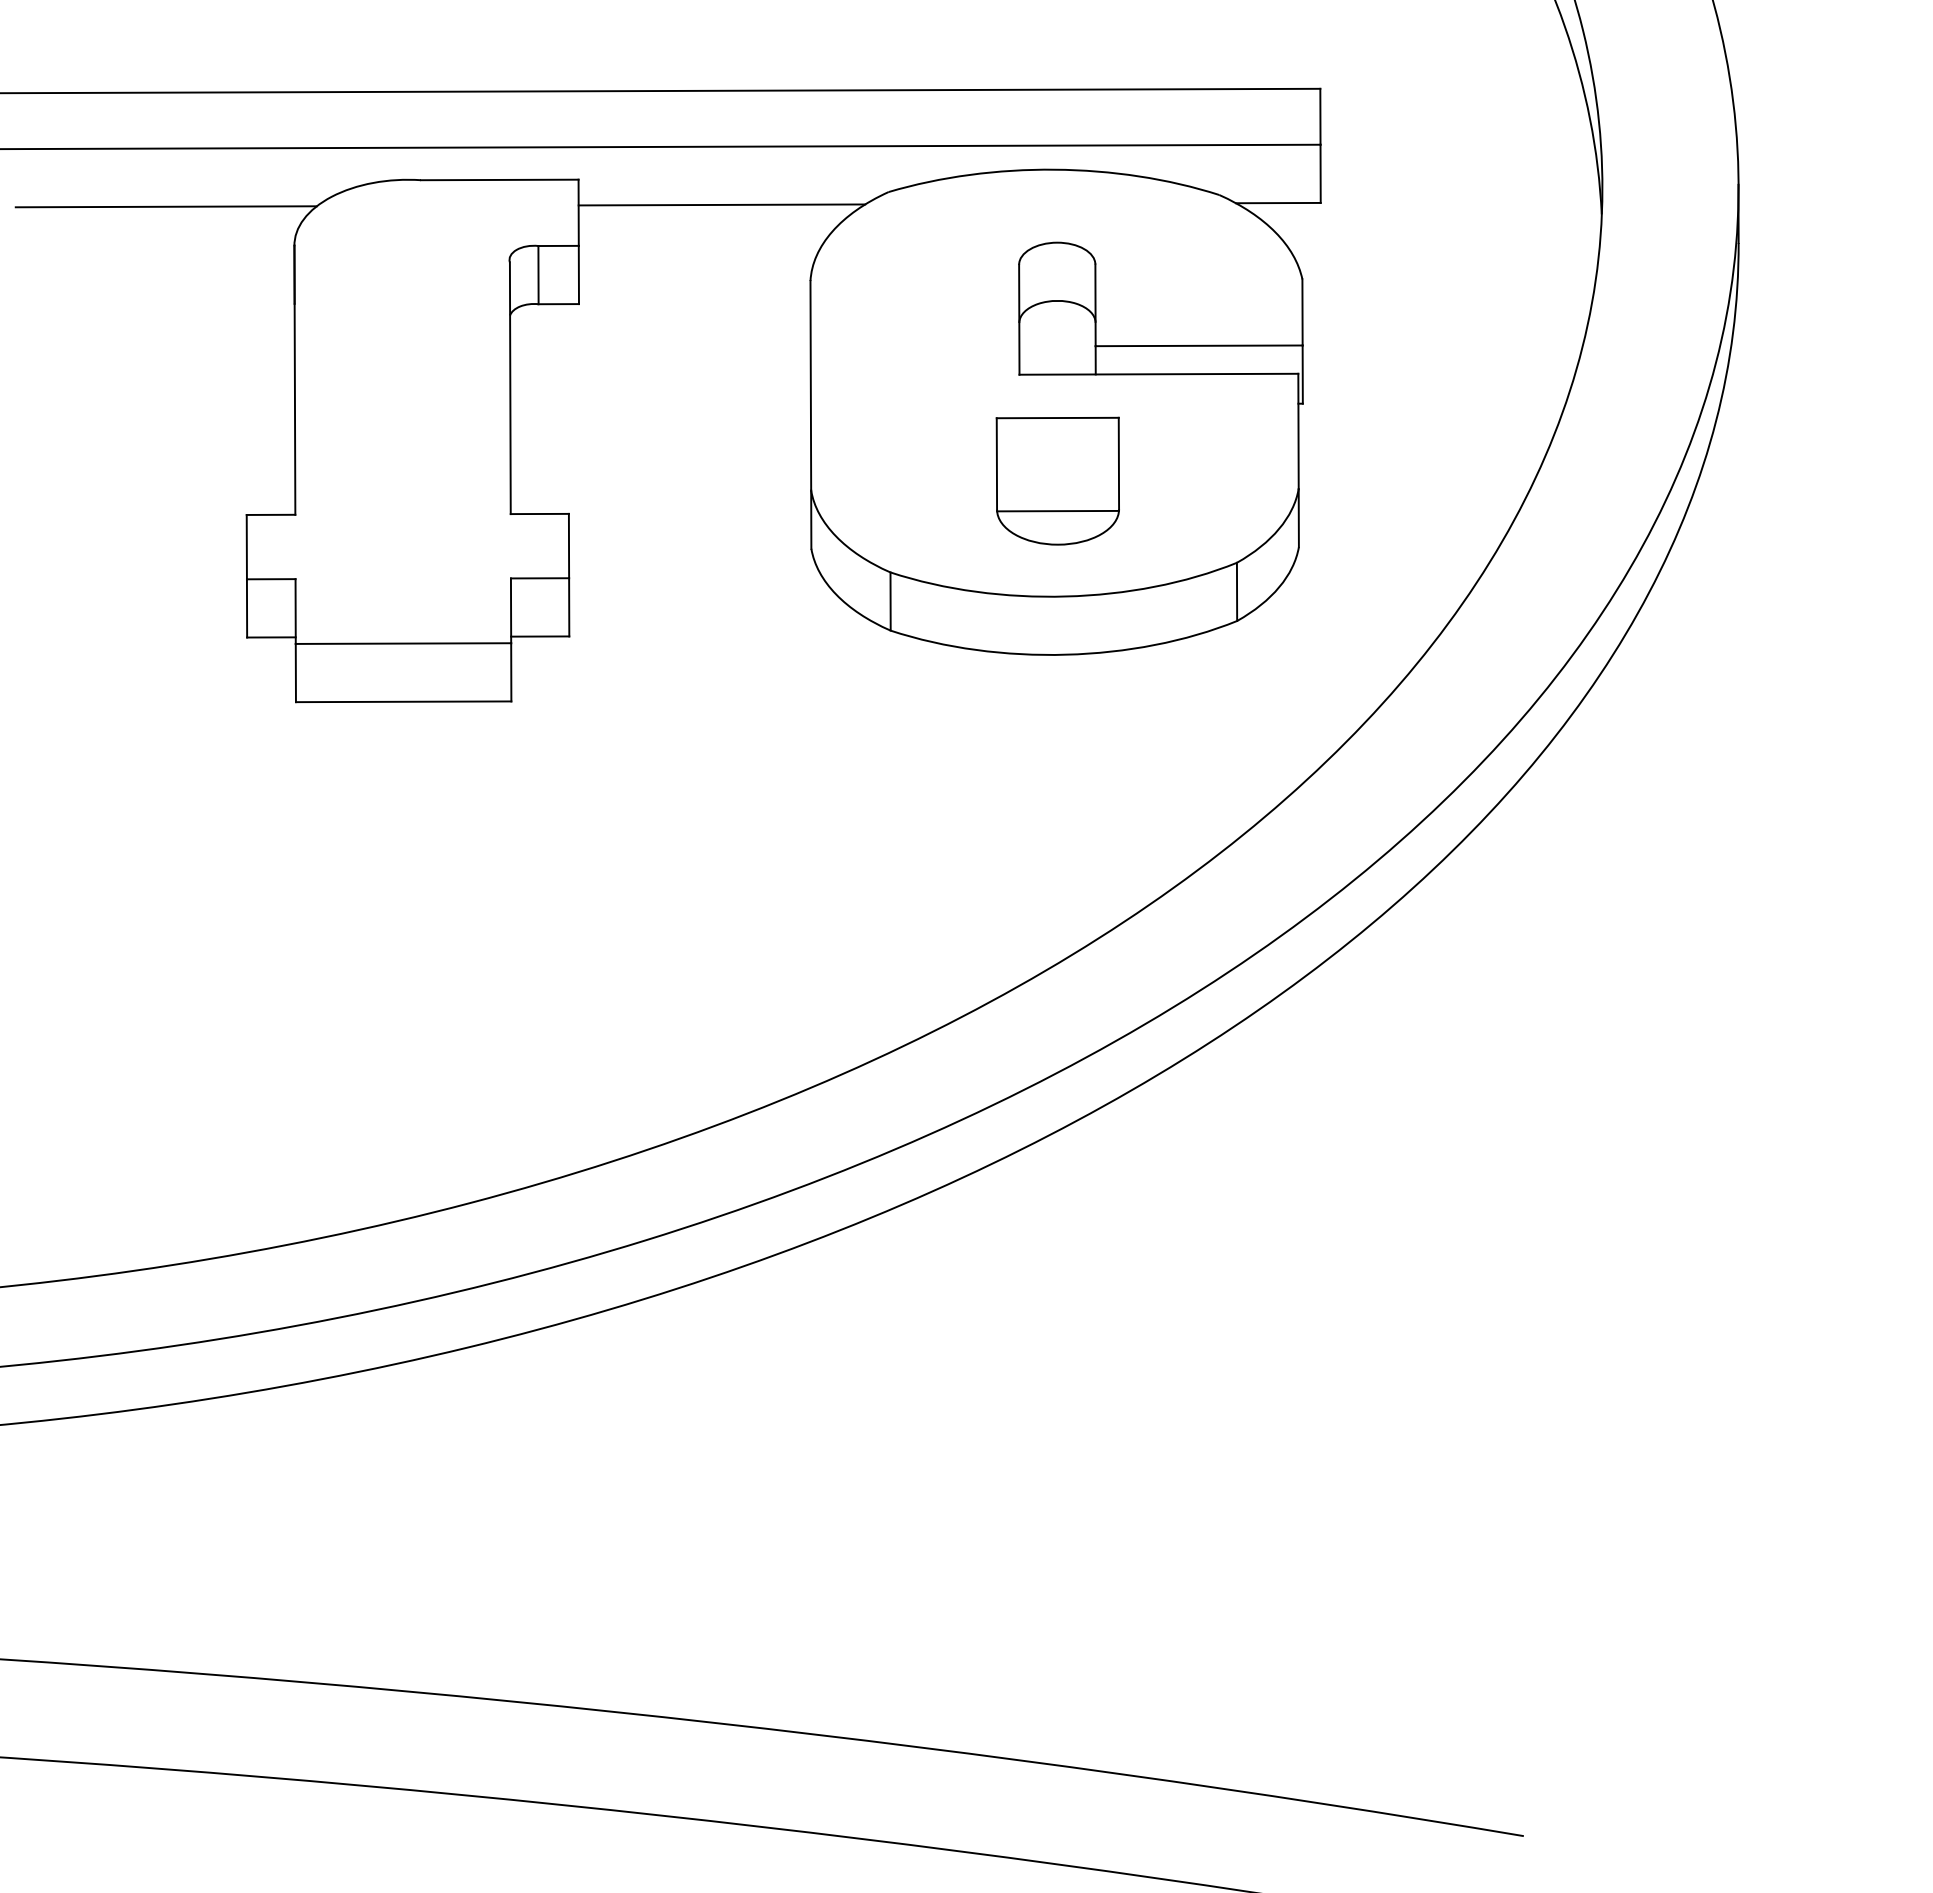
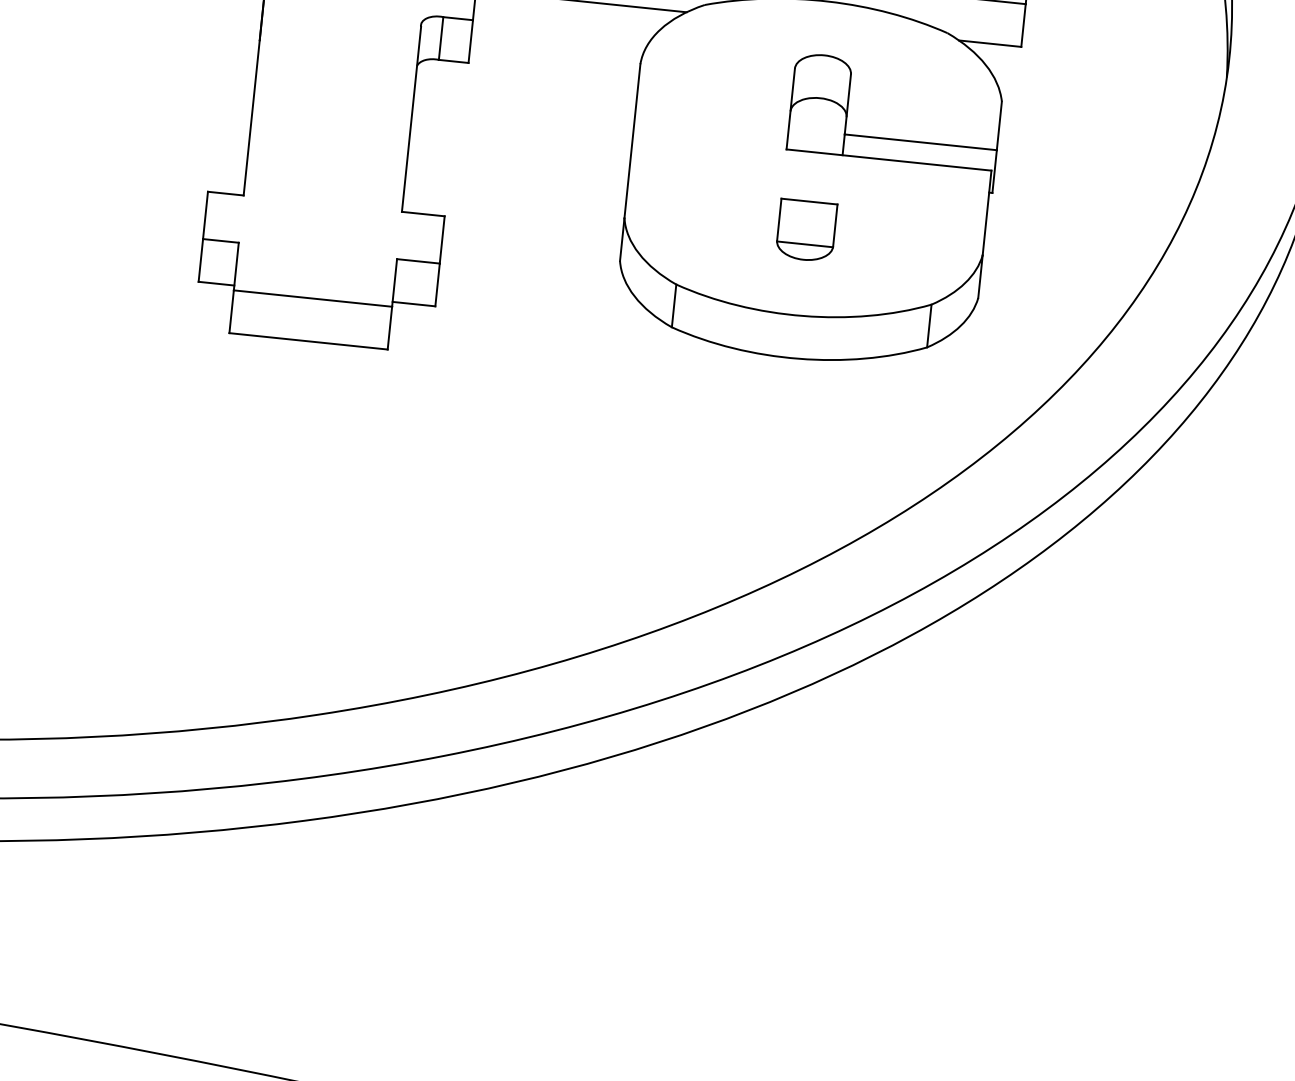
part: (1057, 480) -> (806, 230), size x0.62

